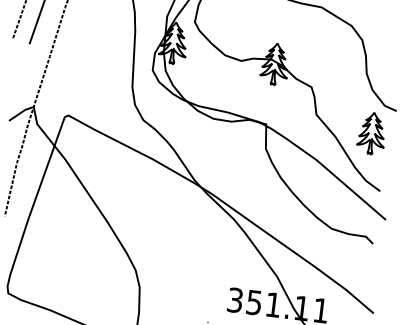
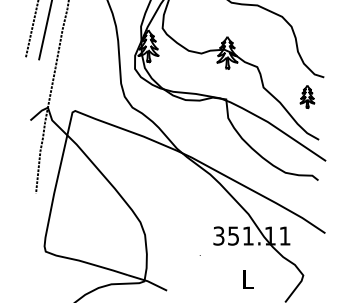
part: (372, 133) -> (307, 96), size x0.7

